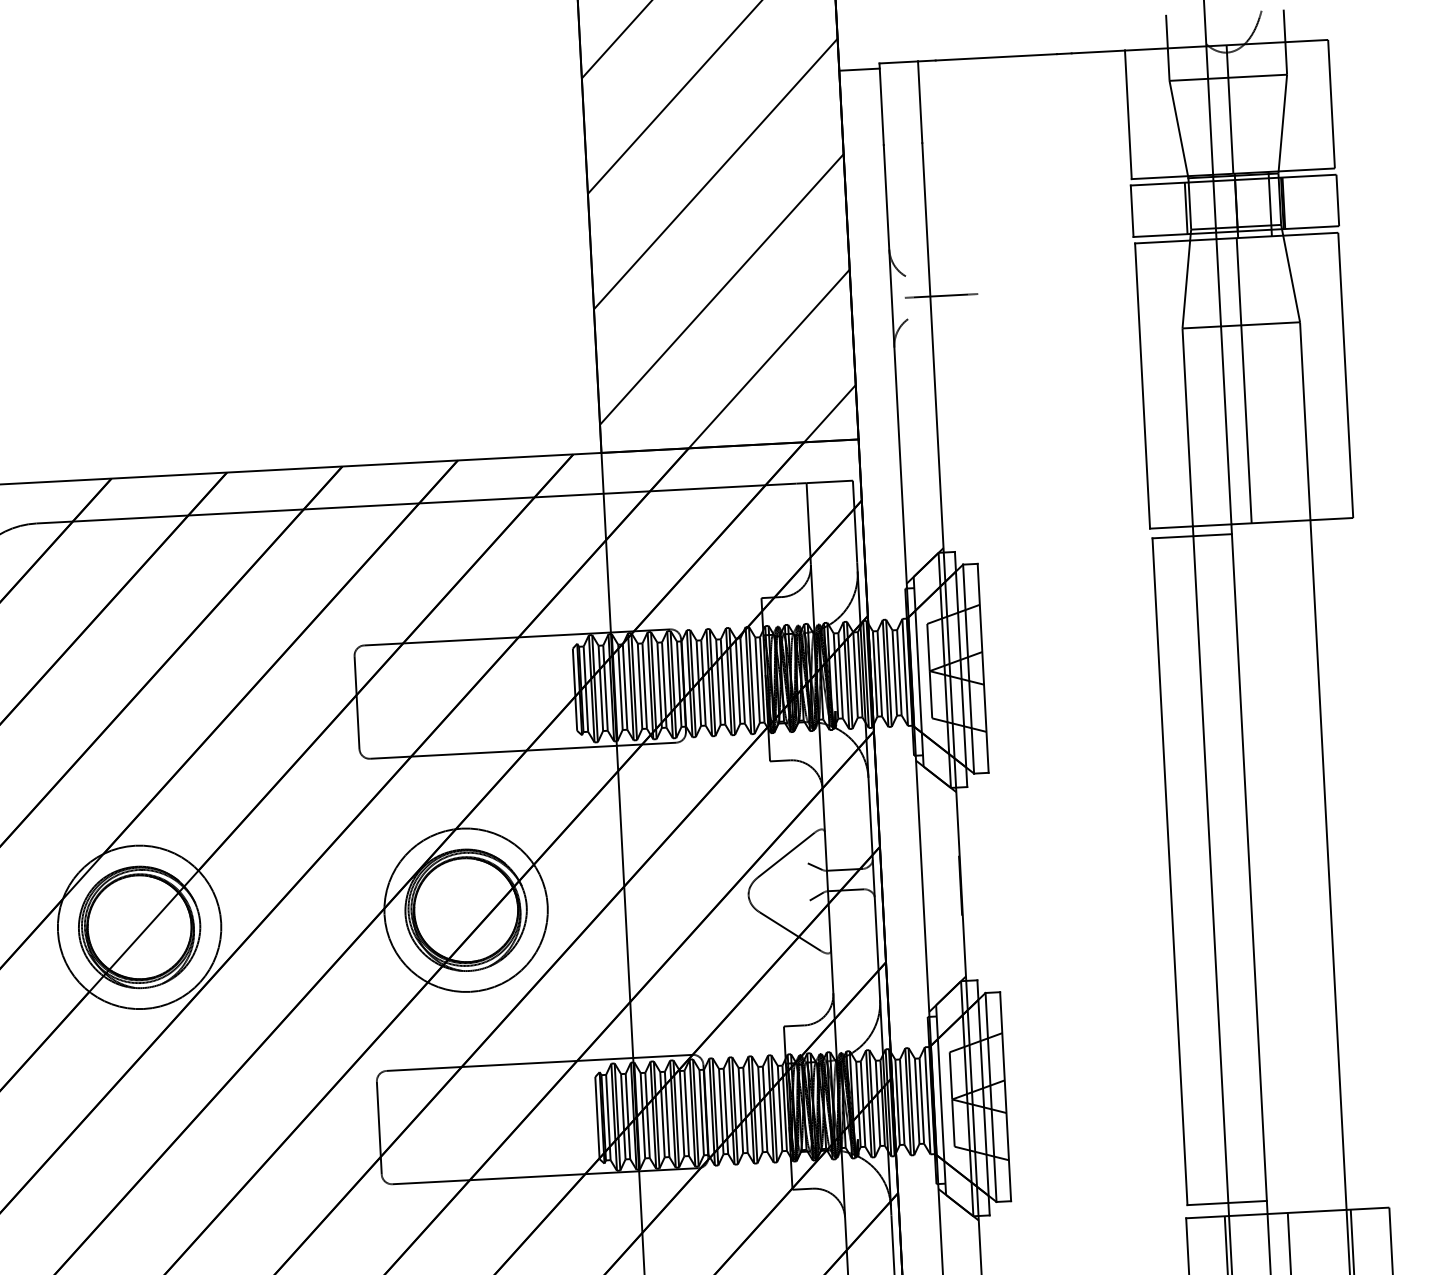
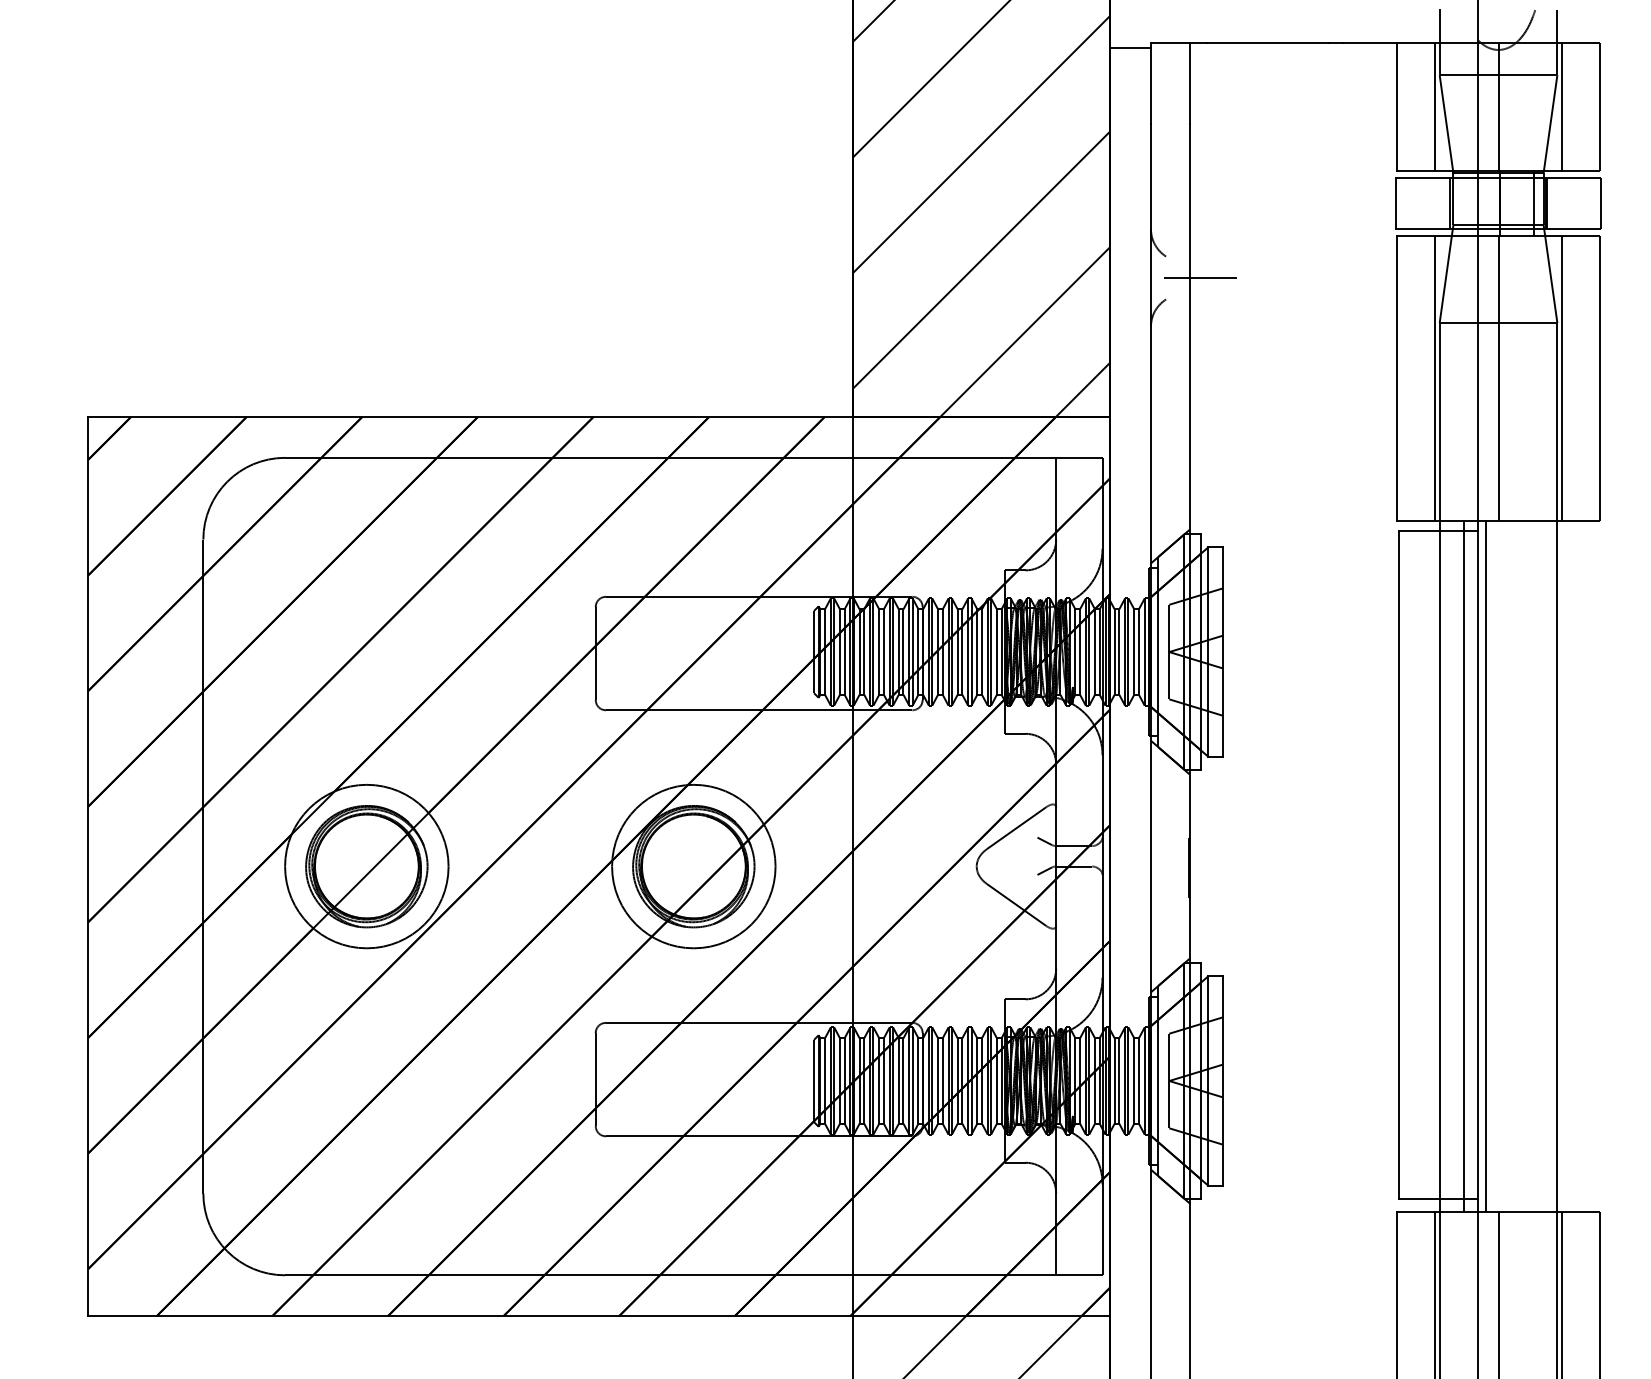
line: (1292, 105) -> (1561, 106), added
line: (1167, 112) -> (1435, 106), added
line: (1307, 377) -> (1561, 378), added
line: (1181, 384) -> (1435, 378), added
line: (1256, 868) -> (1485, 866), added
line: (1235, 869) -> (1464, 866), added

